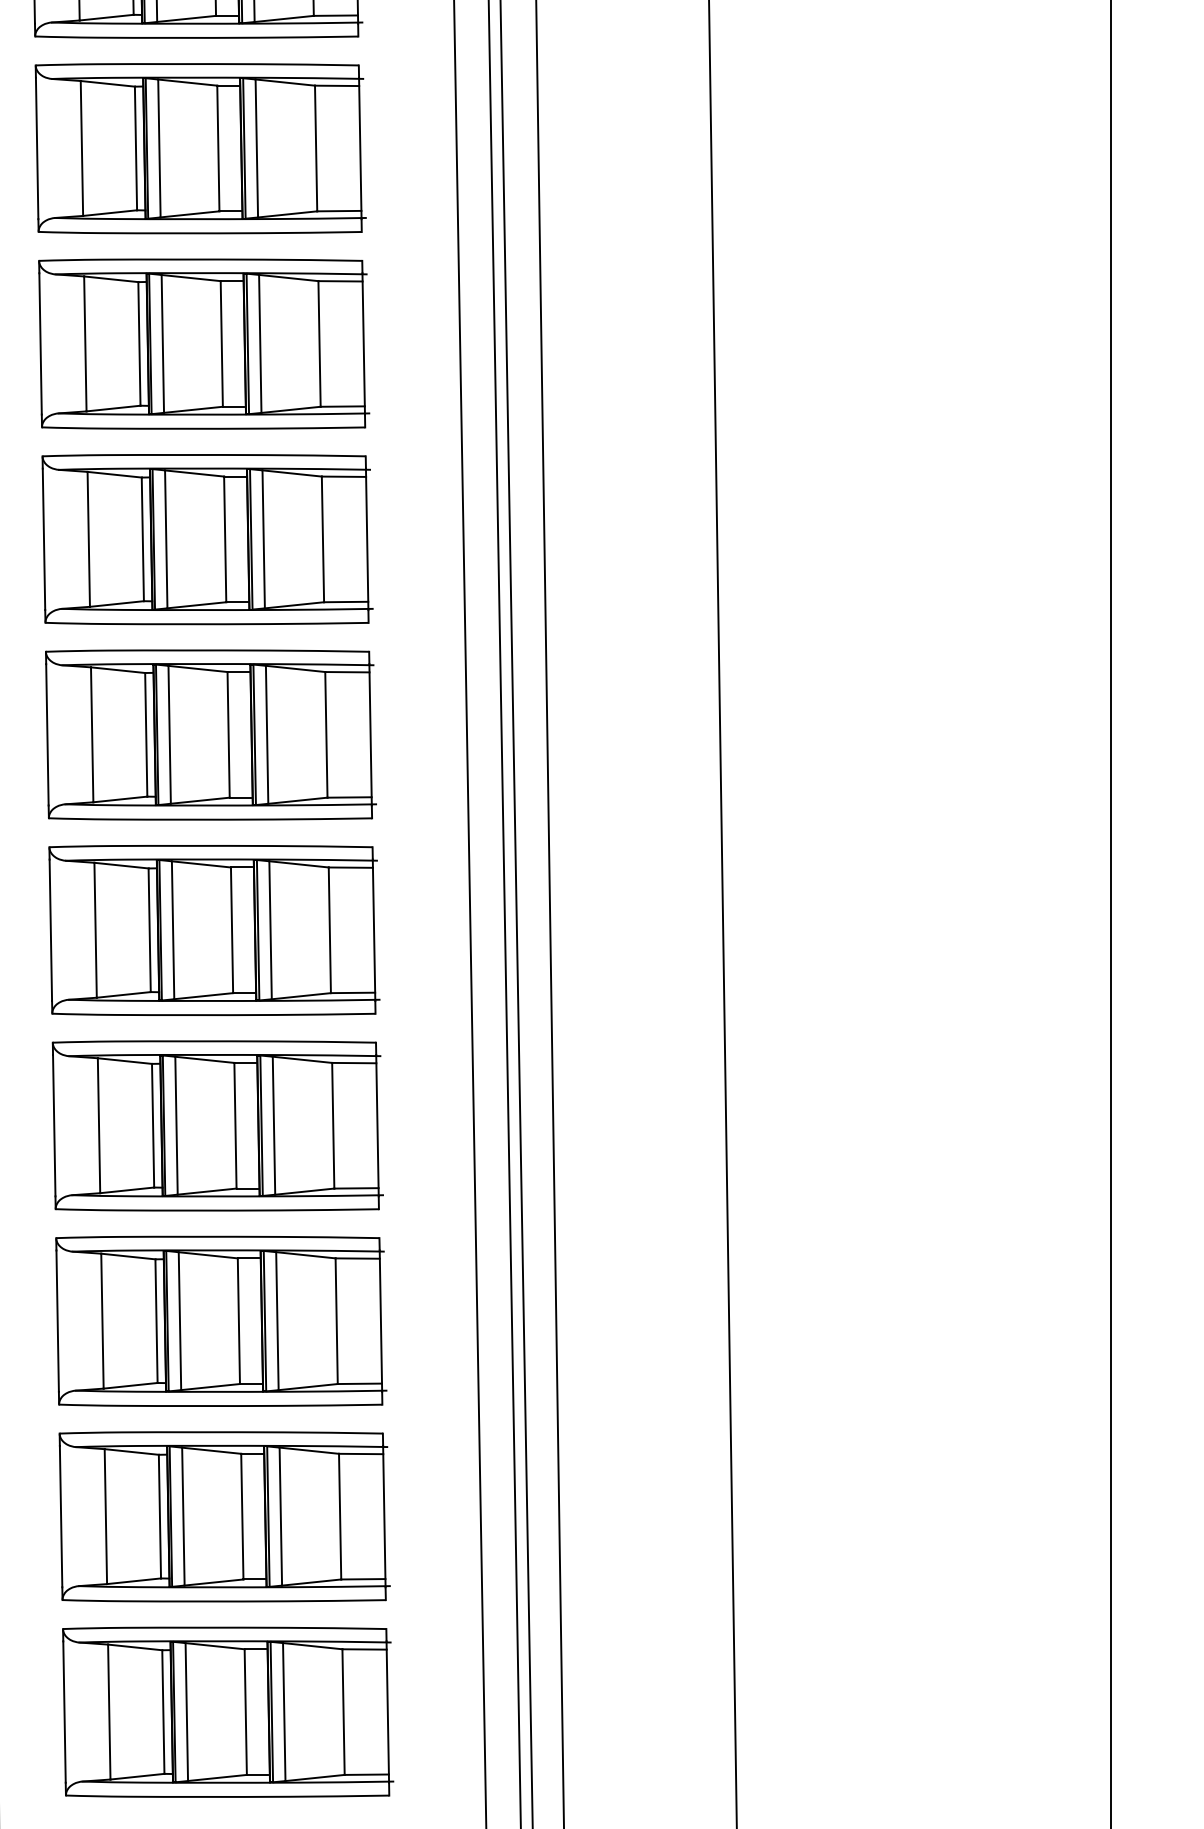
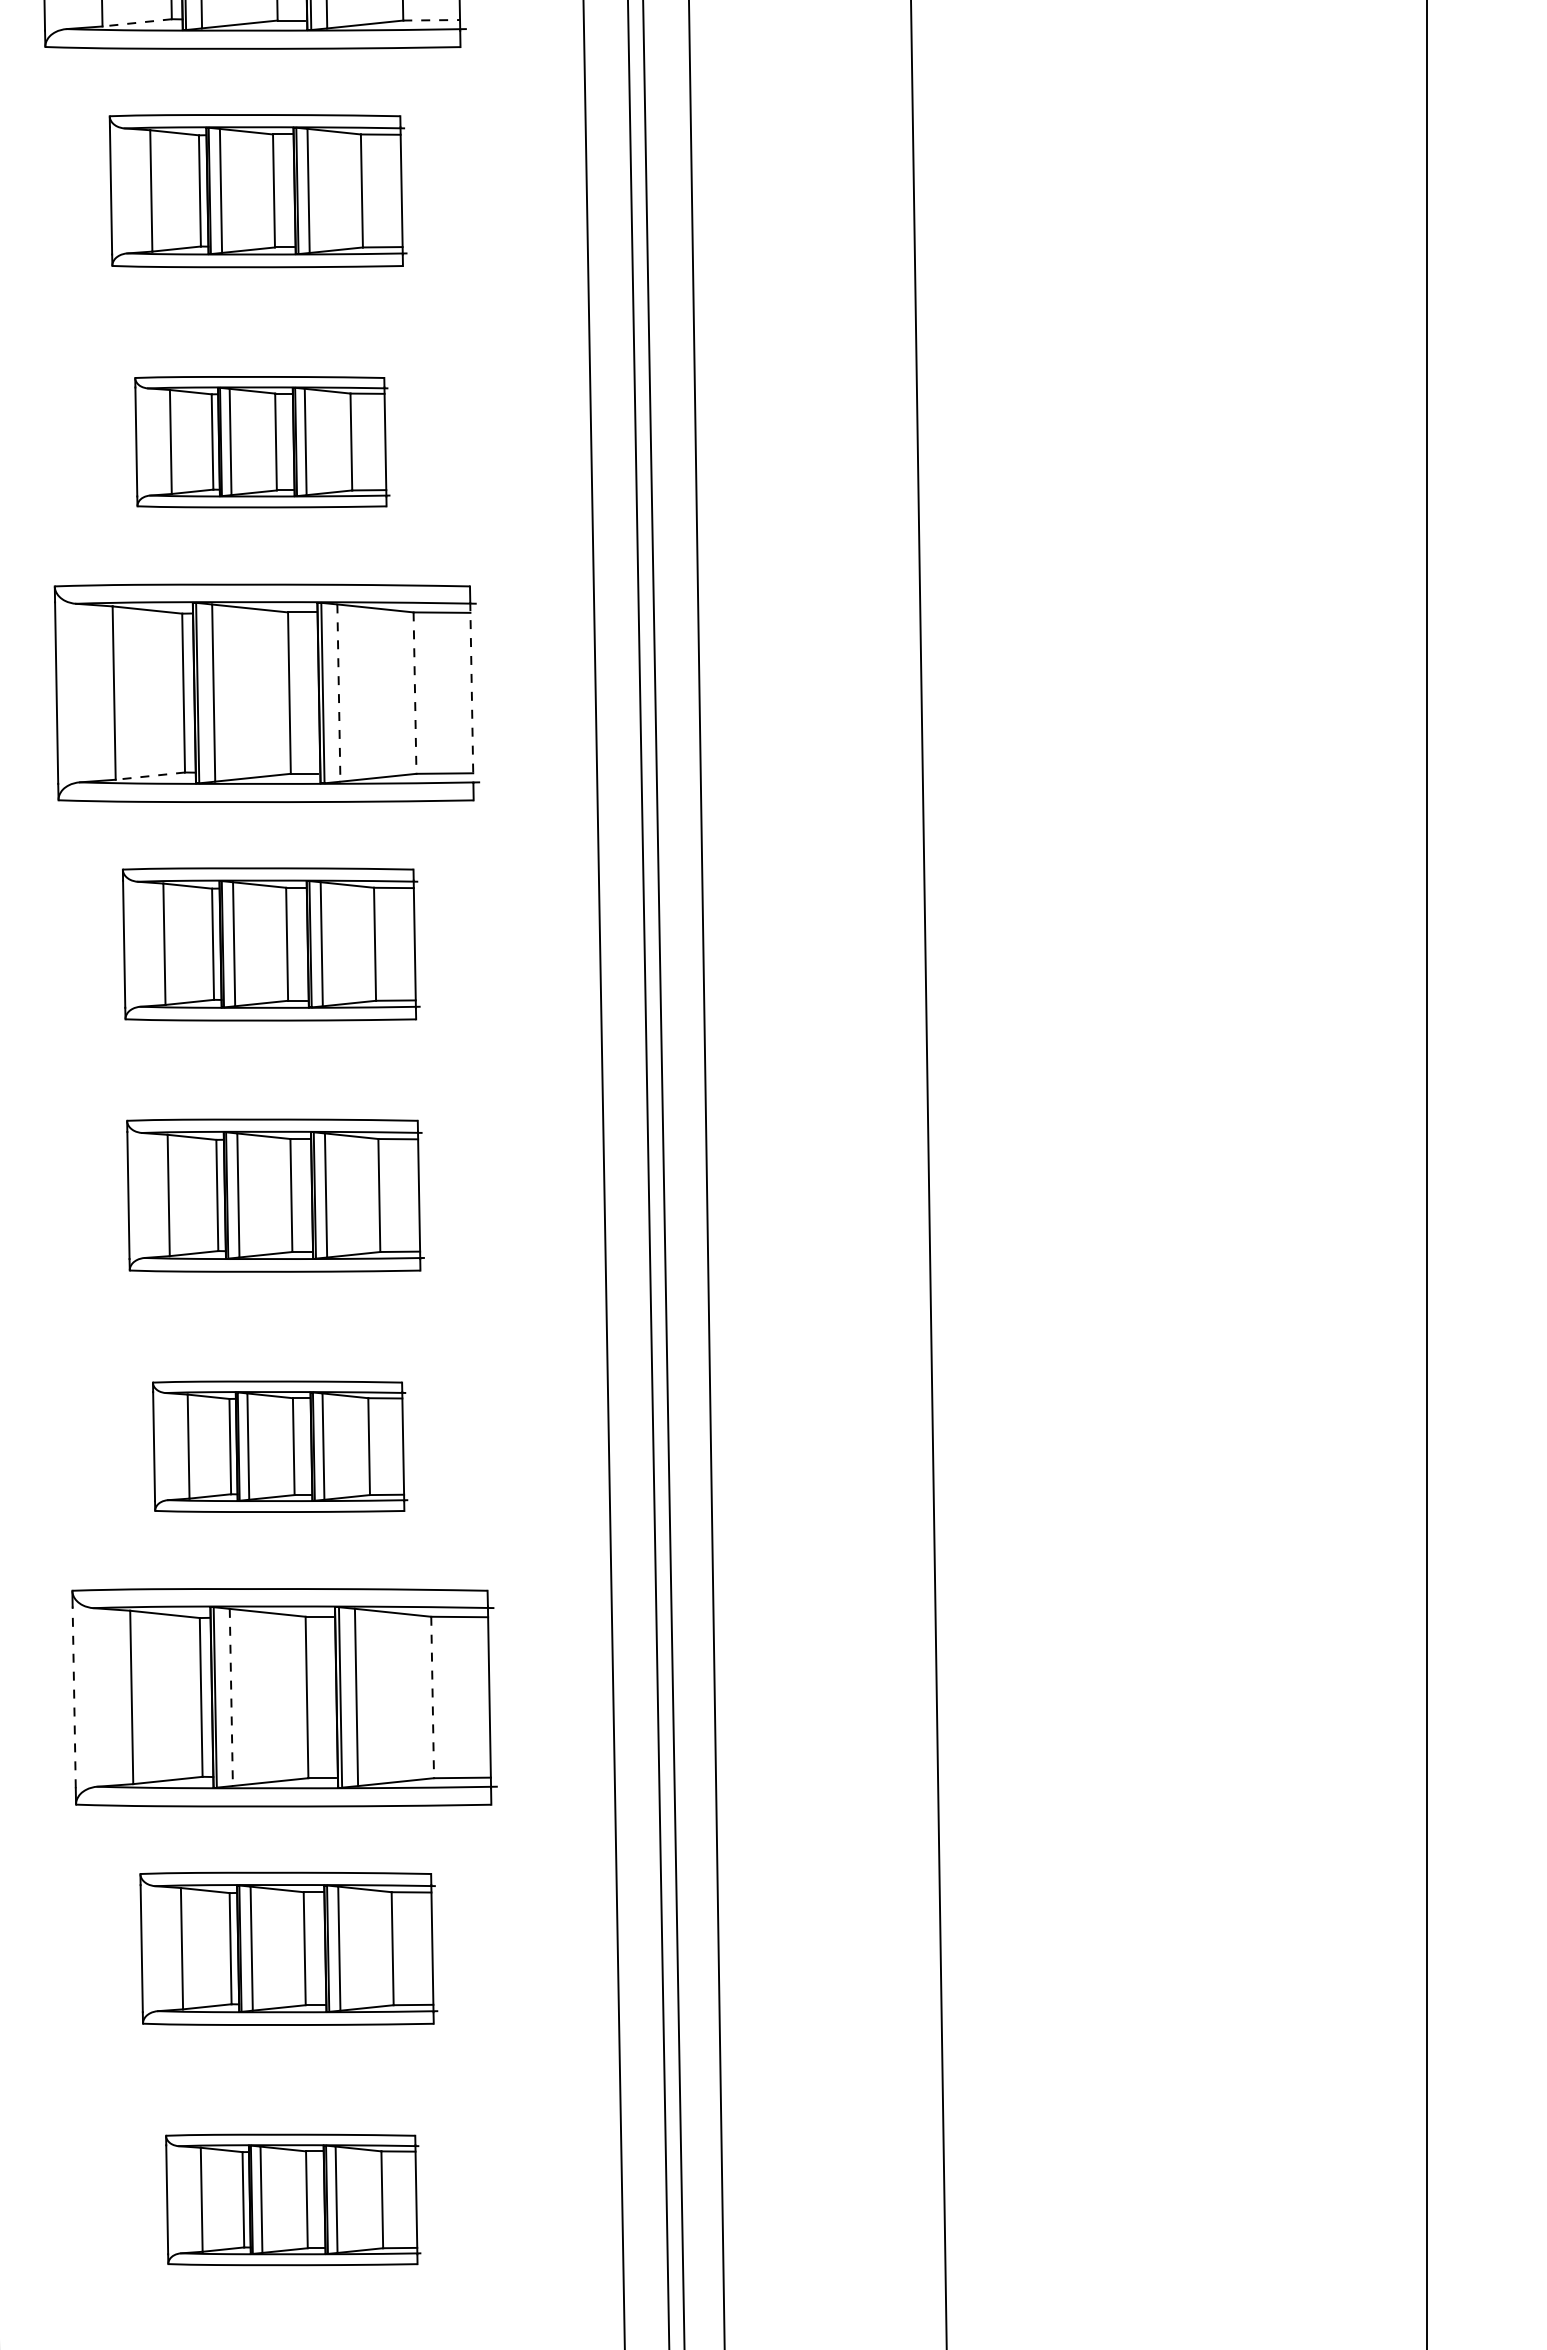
line: (336, 15) -> (432, 20), solid -> dashed
line: (106, 17) -> (137, 22), solid -> dashed
part: (201, 148) -> (258, 190), size x0.7
part: (204, 343) -> (262, 441), size x0.6
line: (263, 539) -> (338, 693), solid -> dashed
line: (323, 539) -> (415, 693), solid -> dashed
line: (366, 539) -> (471, 693), solid -> dashed
line: (117, 604) -> (150, 776), solid -> dashed
part: (211, 735) -> (271, 944), size x0.7
part: (214, 930) -> (275, 1195), size x0.7
part: (218, 1125) -> (280, 1446), size x0.6
line: (57, 1321) -> (74, 1697), solid -> dashed
line: (180, 1321) -> (231, 1697), solid -> dashed
line: (336, 1321) -> (432, 1697), solid -> dashed
part: (224, 1516) -> (288, 1948), size x0.7
part: (228, 1711) -> (293, 2199), size x0.6

